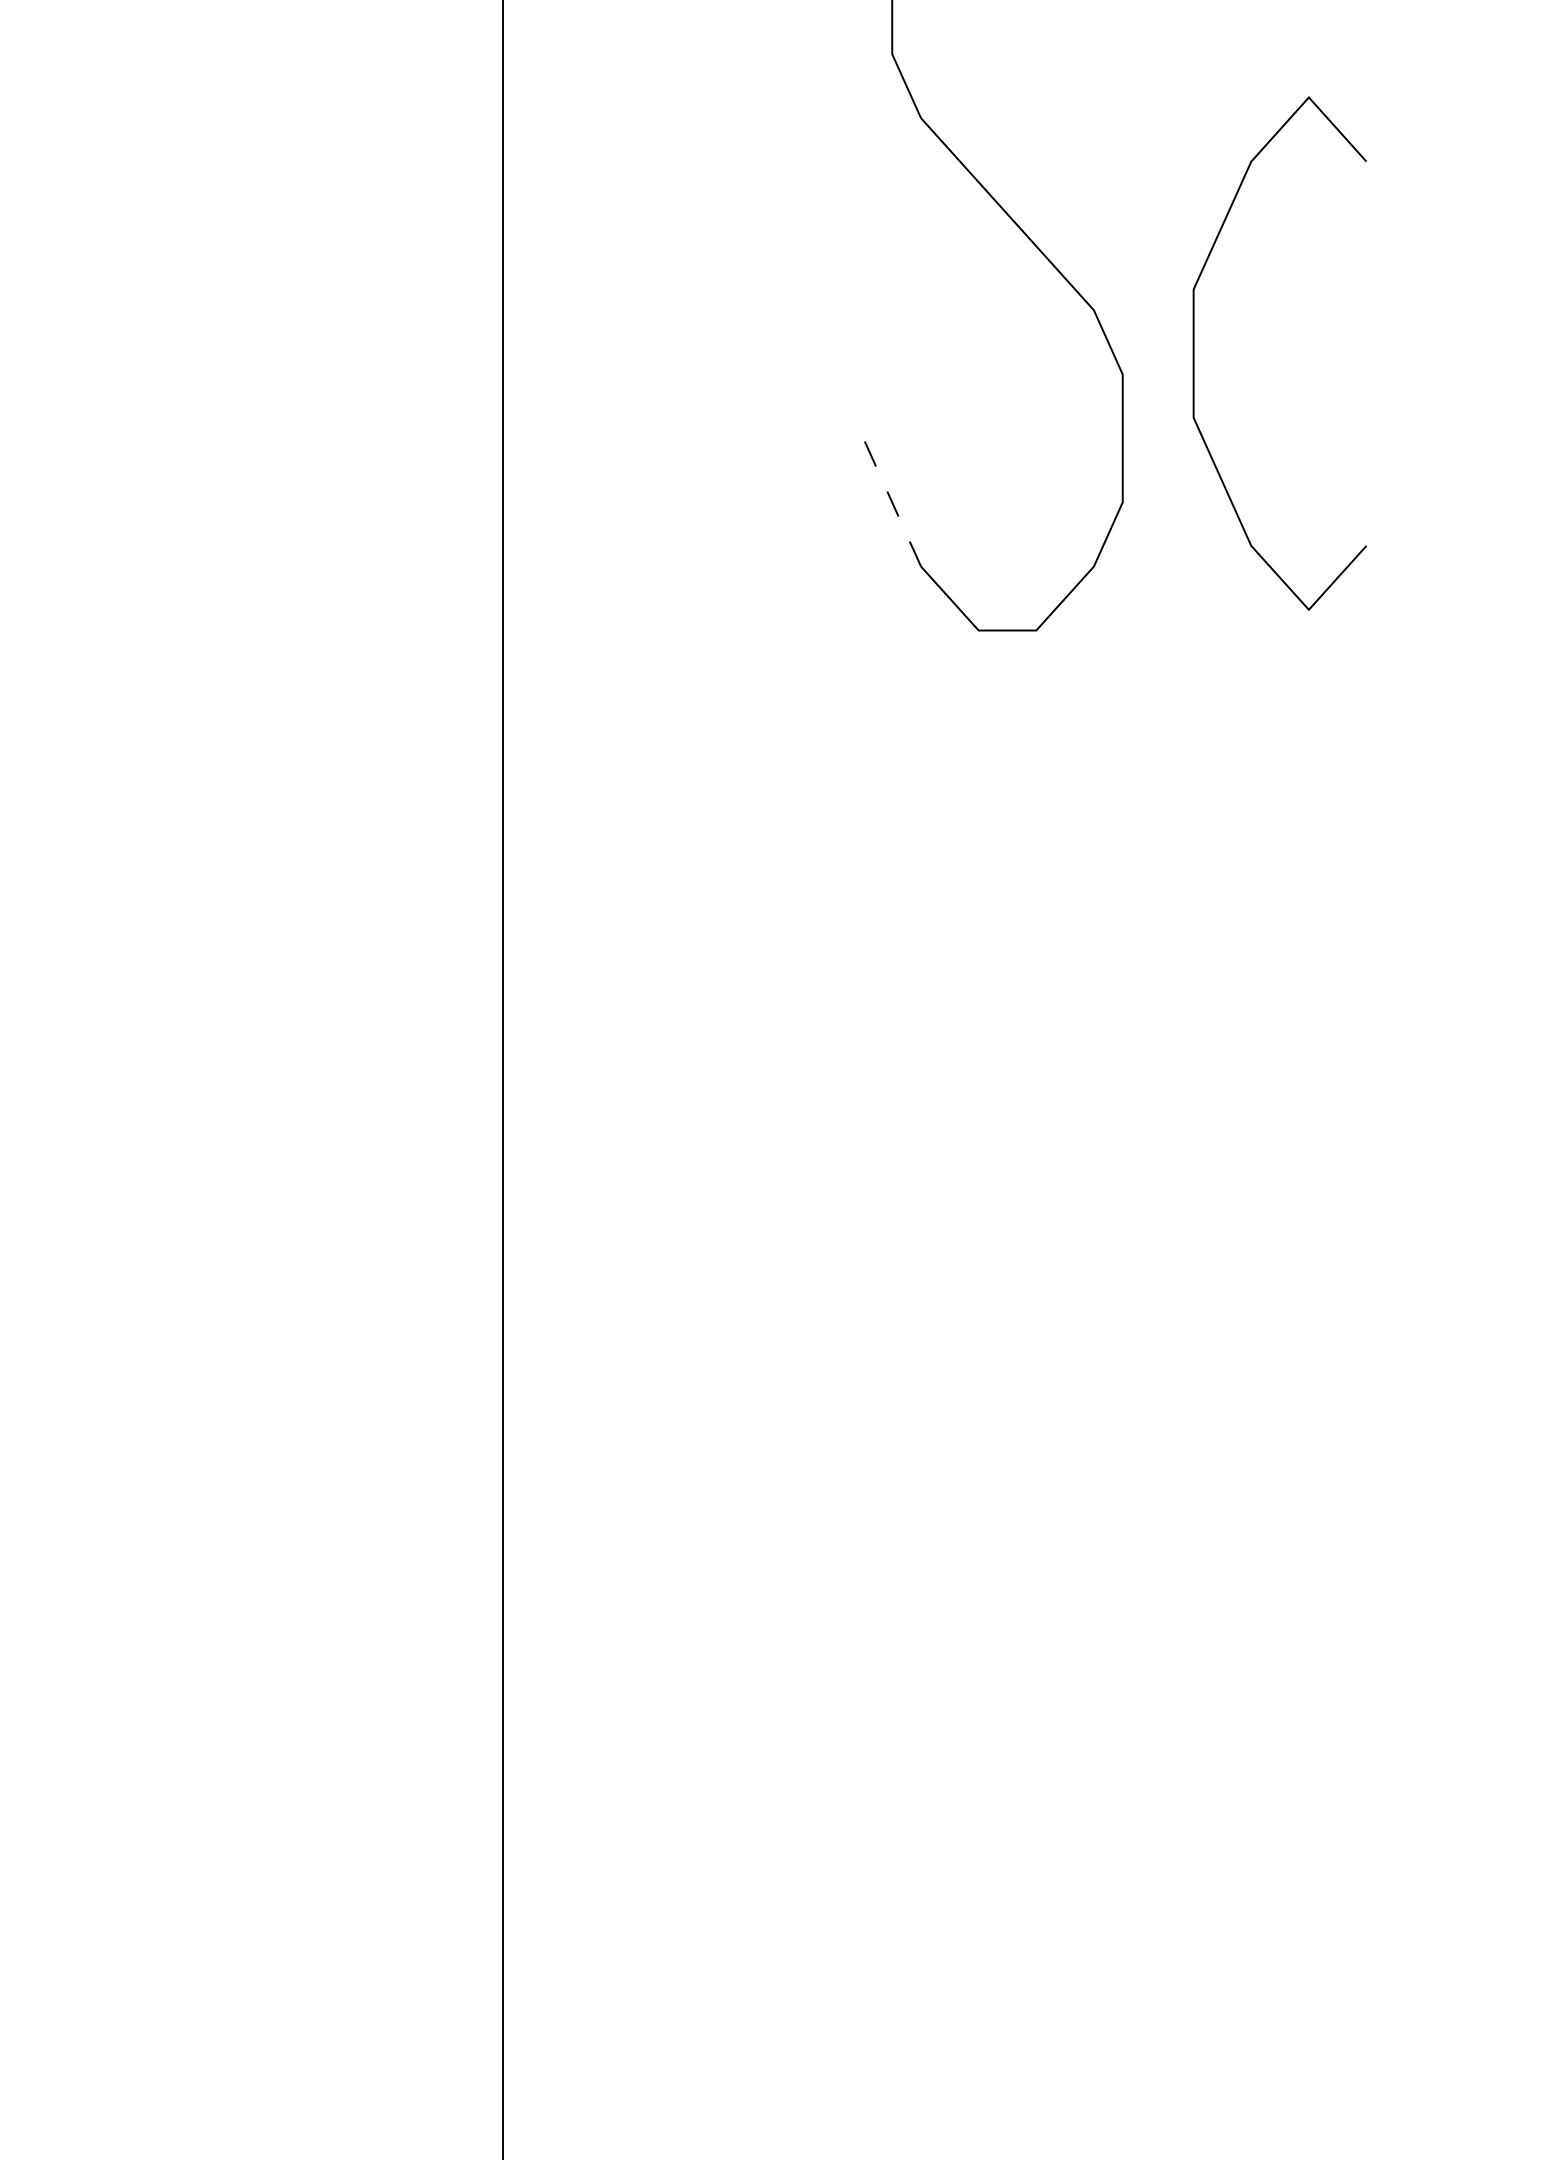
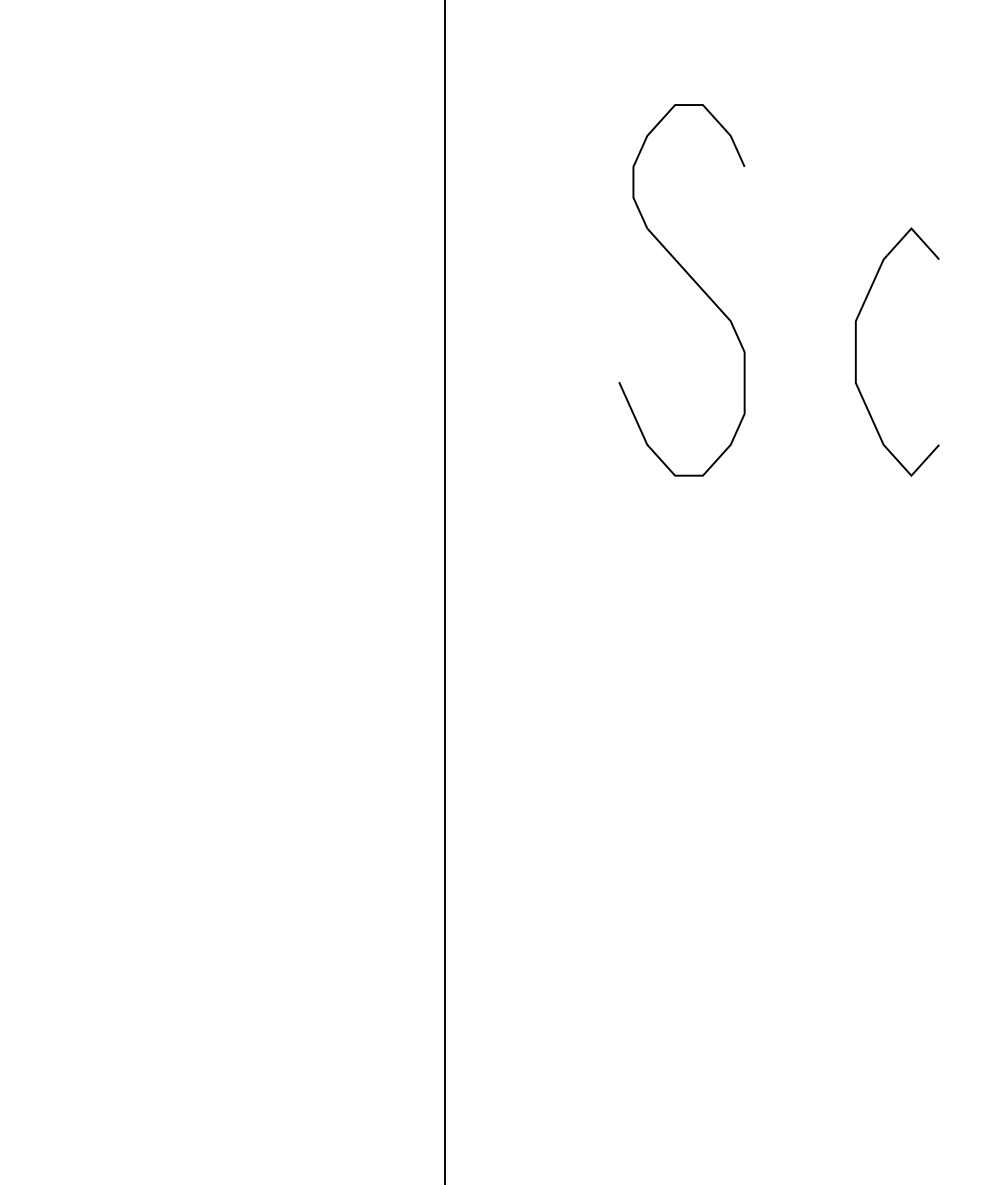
curve: (1195, 352) -> (856, 351), moved
line: (892, 501) -> (633, 413), dashed -> solid

